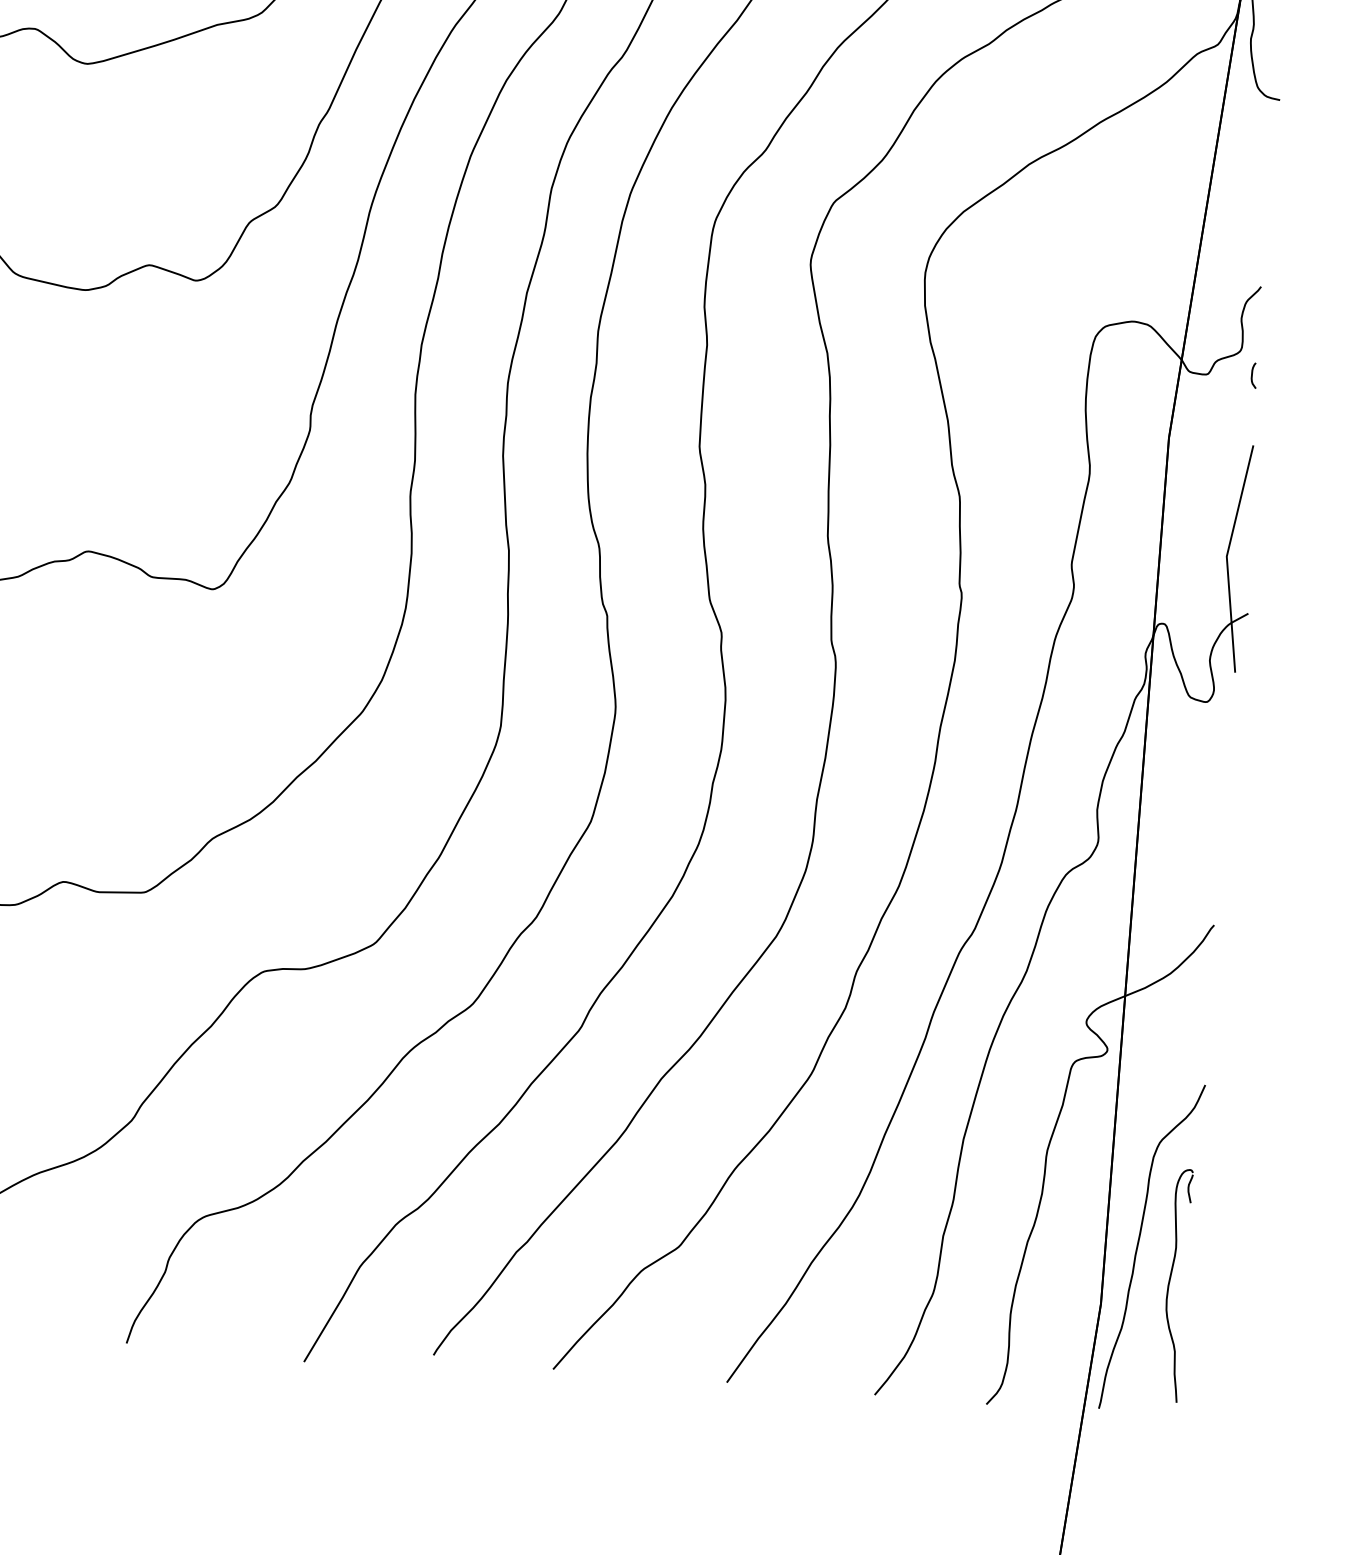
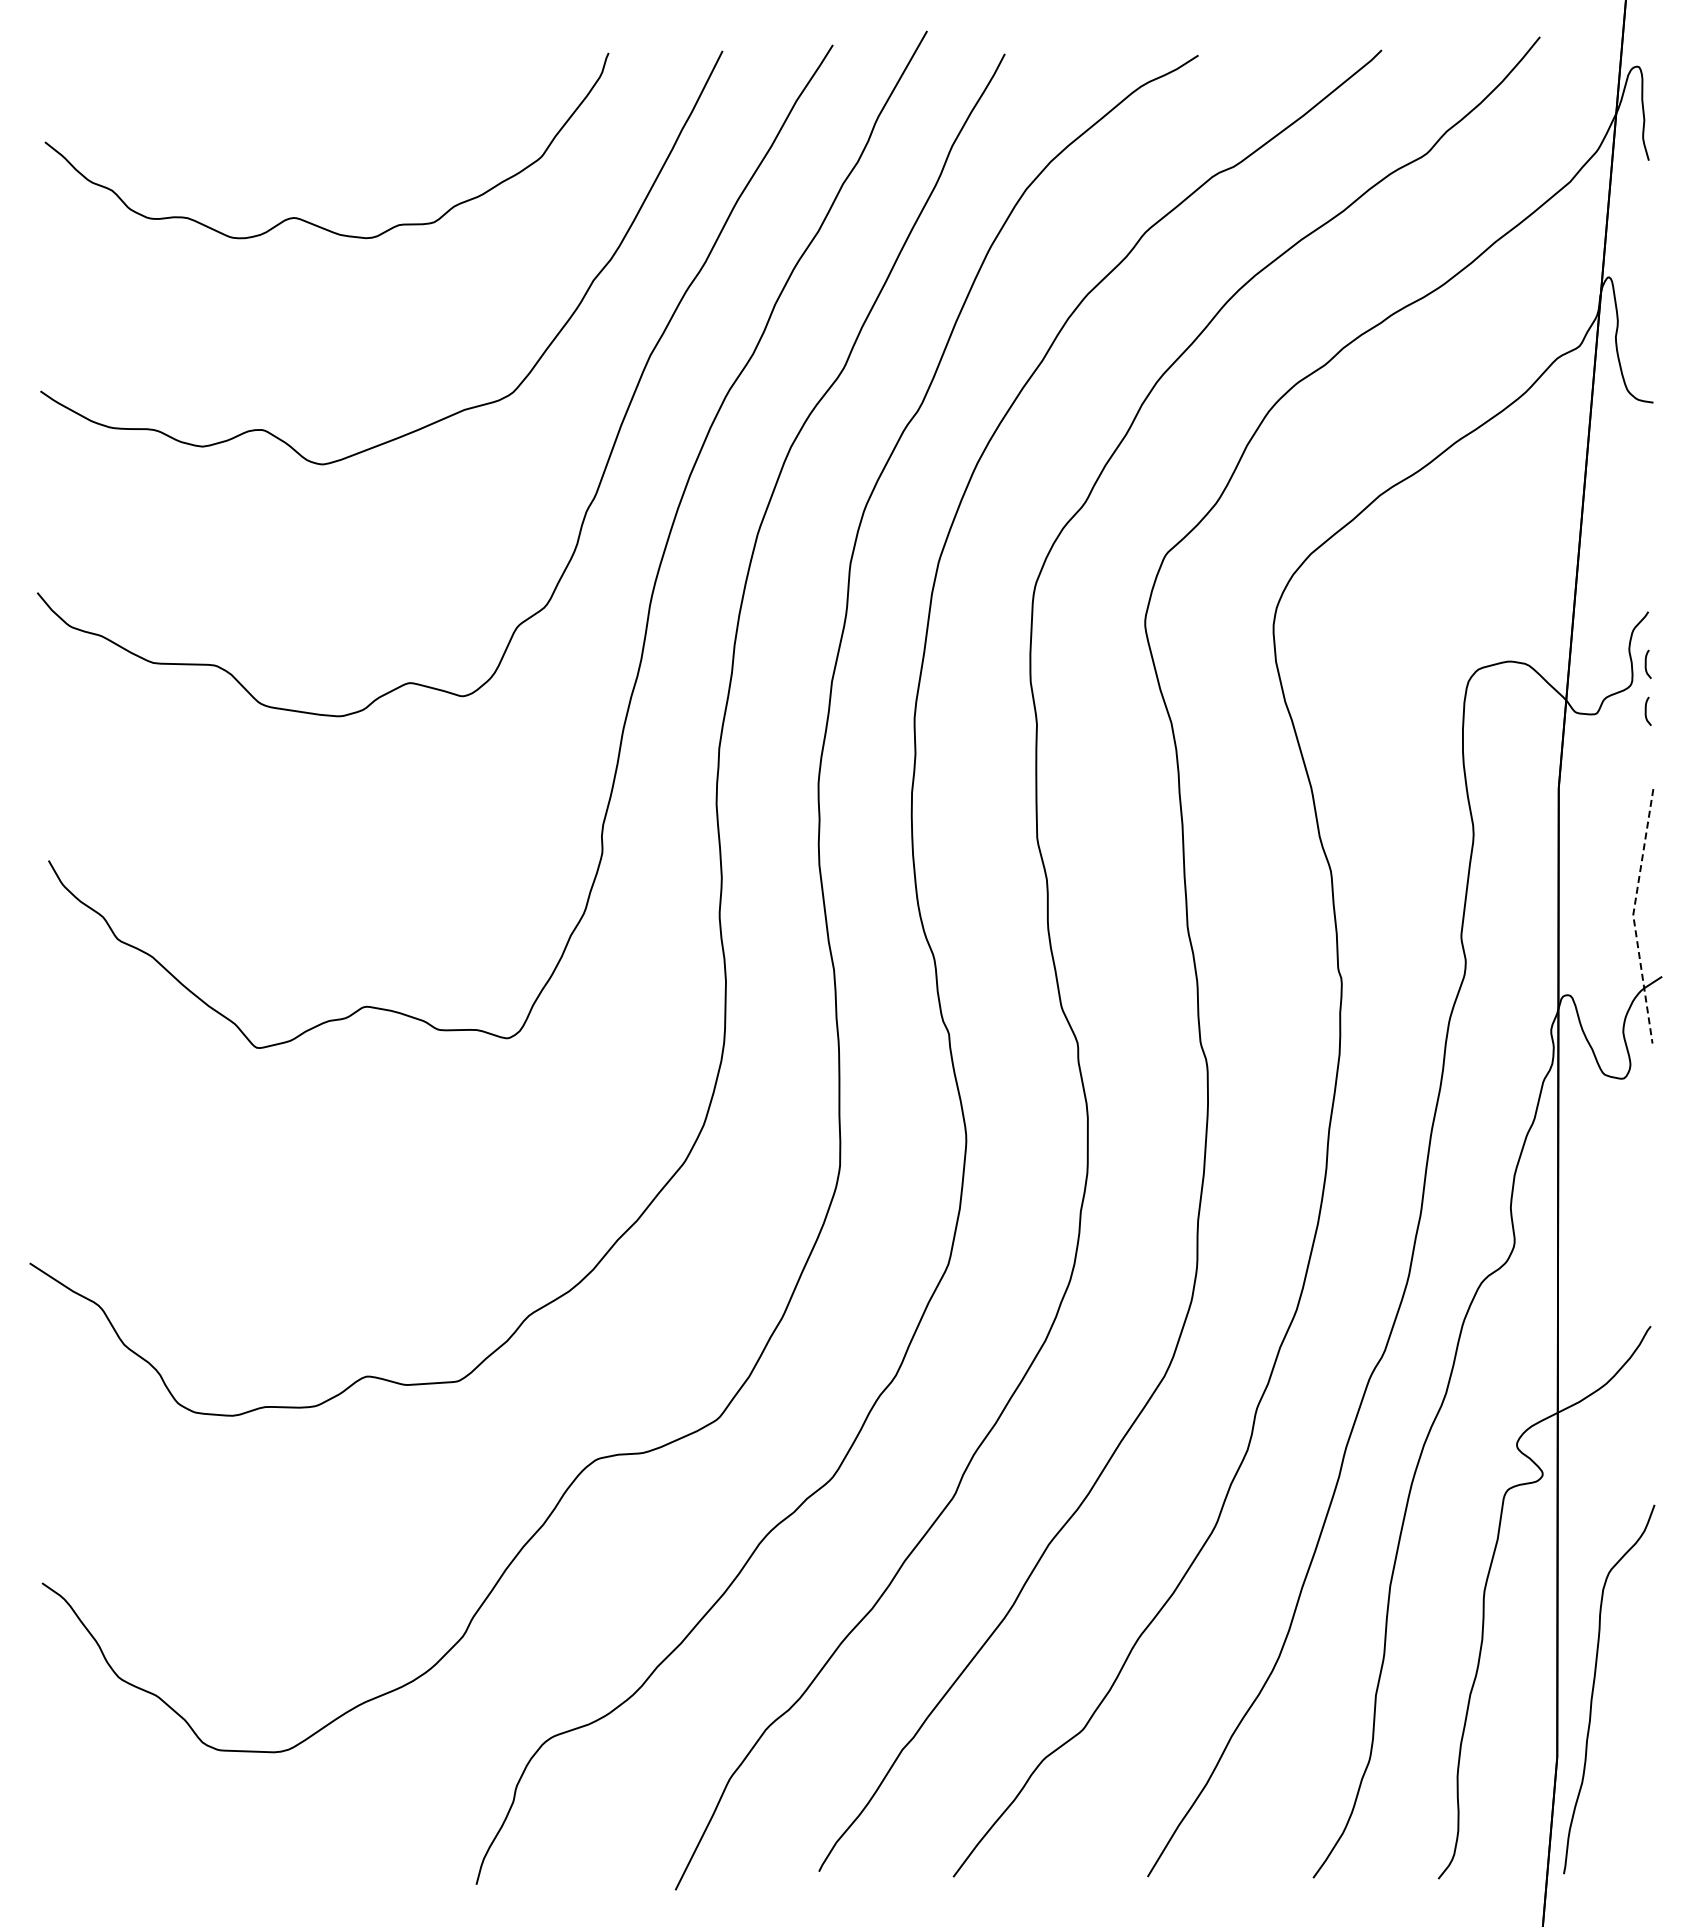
curve: (1255, 332) -> (1646, 663), added
line: (1226, 557) -> (1633, 916), solid -> dashed
part: (1170, 1283) -> (1632, 1728), removed

